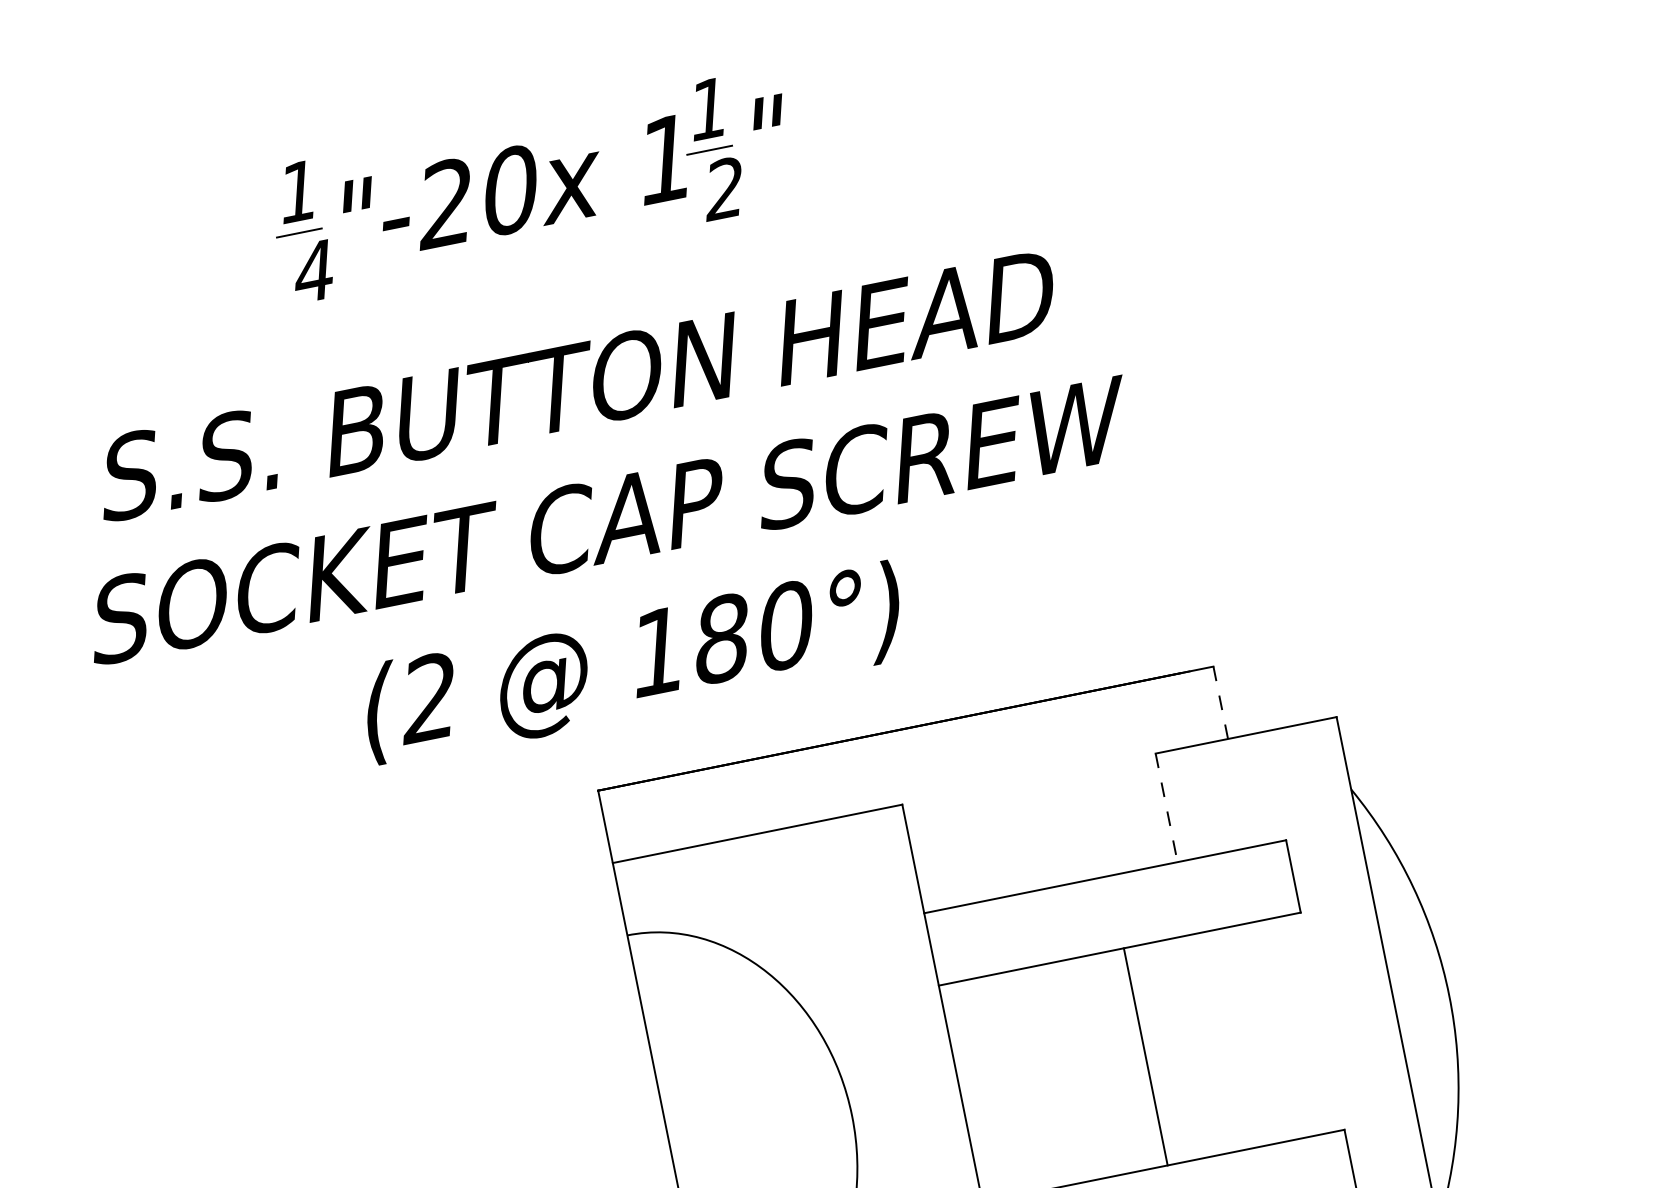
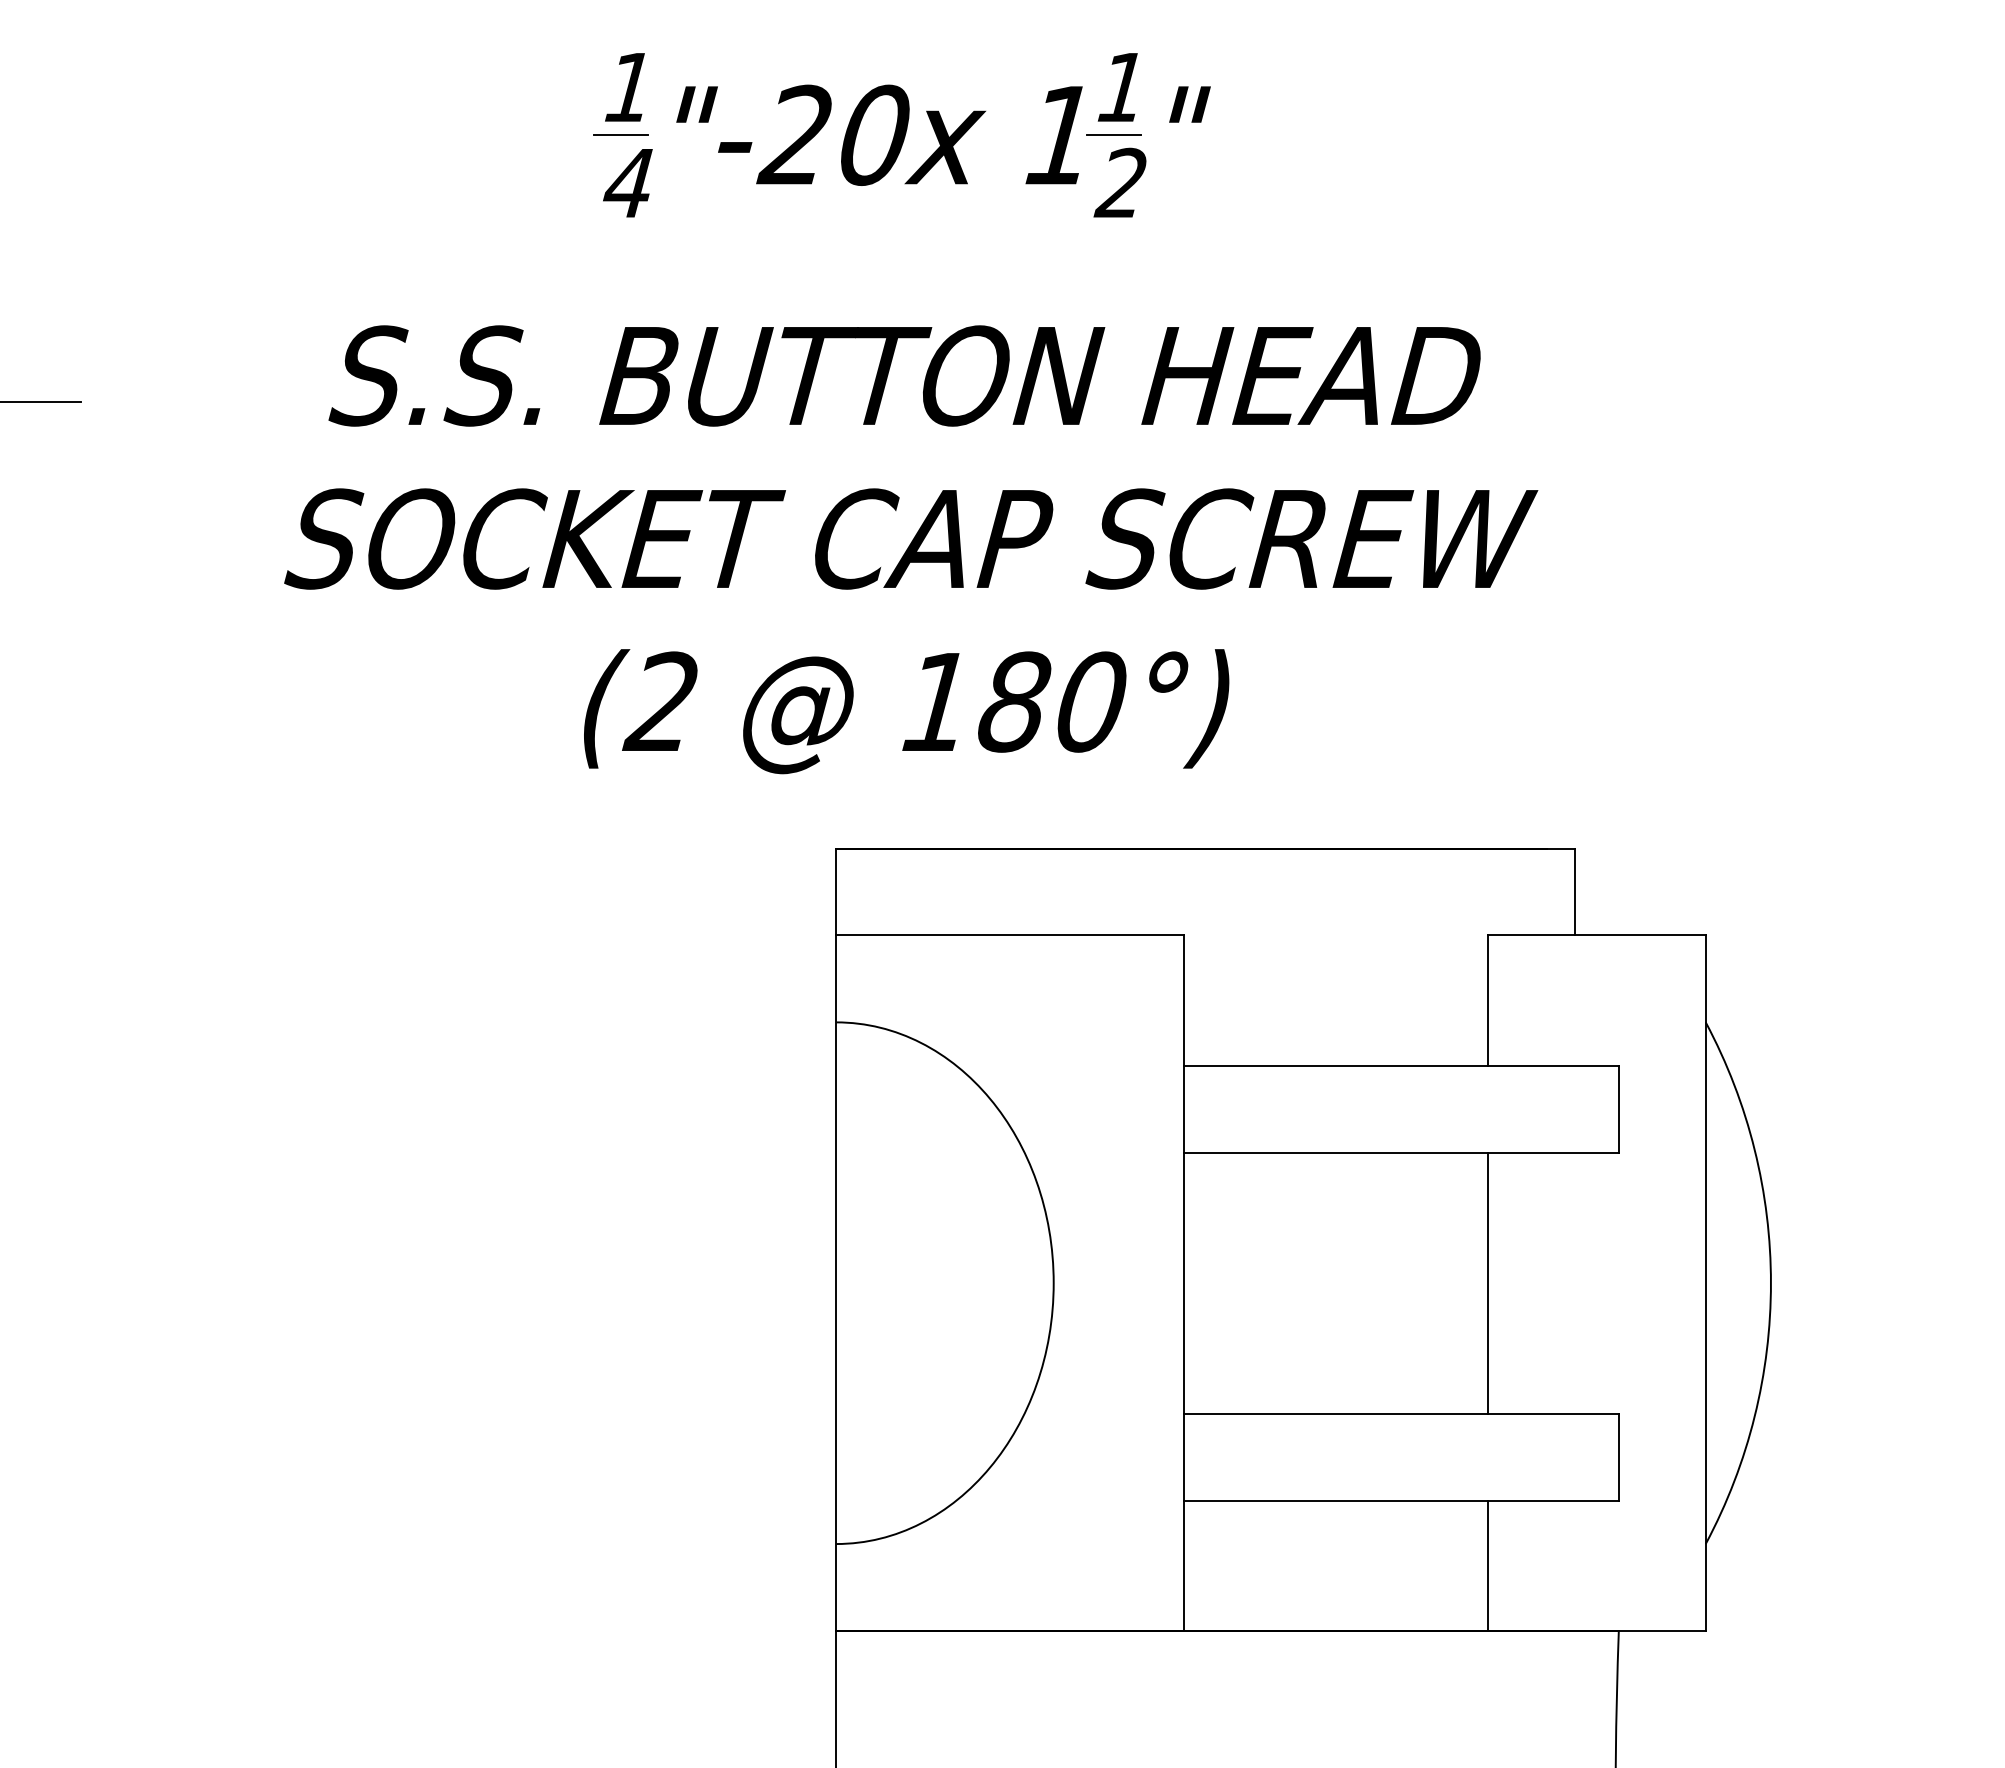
line: (1220, 703) -> (1575, 892), dashed -> solid
line: (1166, 808) -> (1488, 1001), dashed -> solid
line: (1145, 1056) -> (1488, 1282), moved

